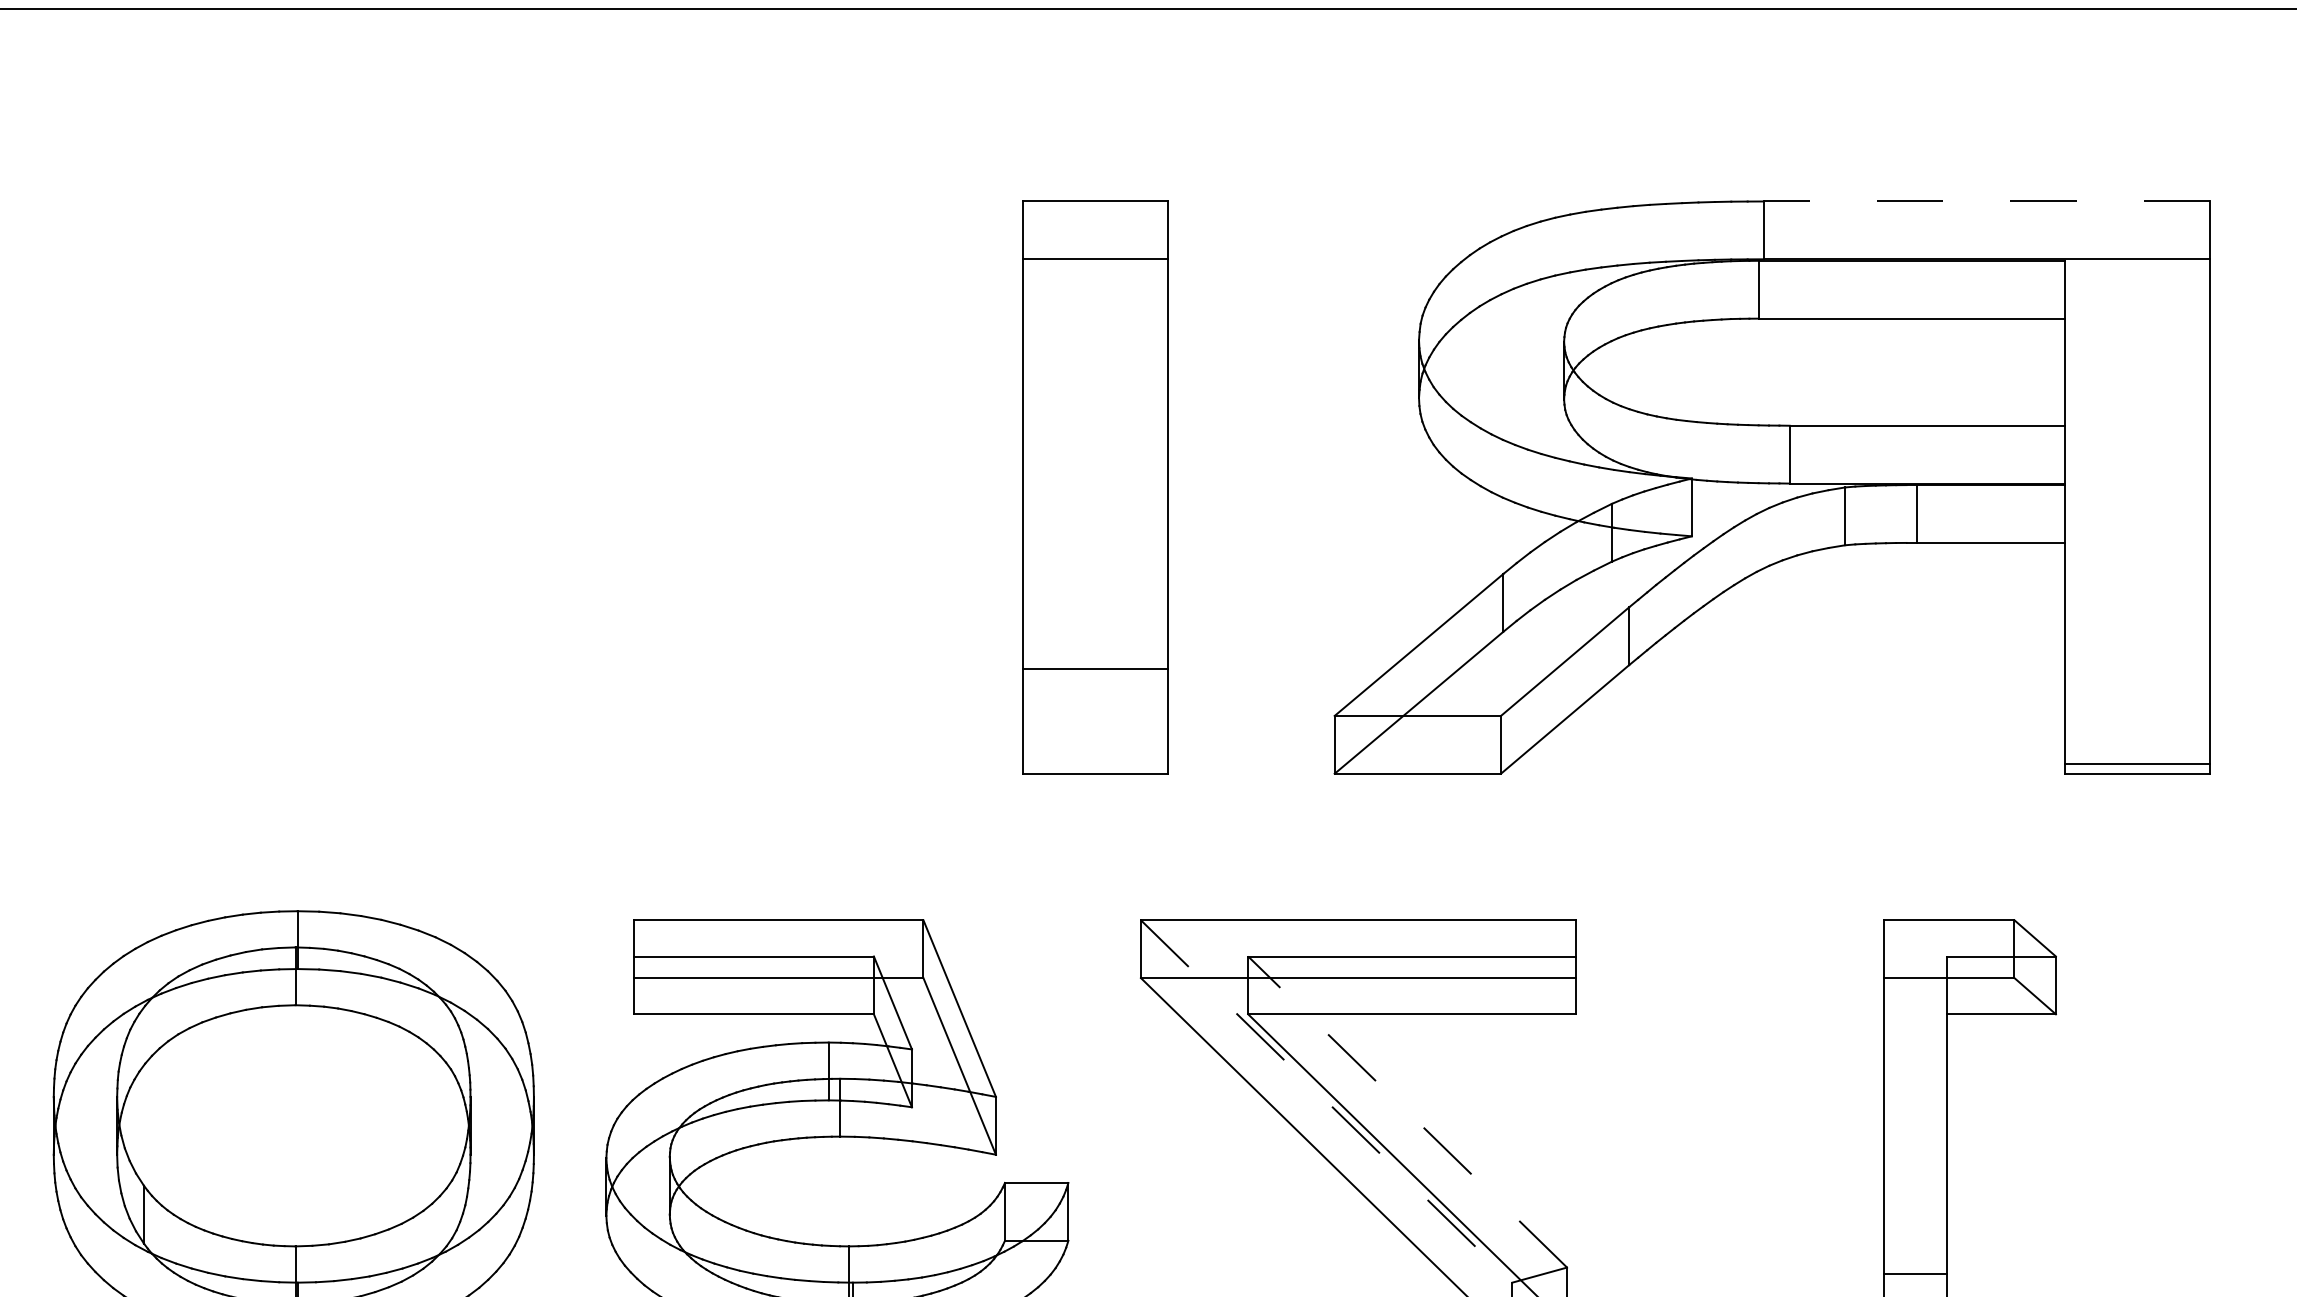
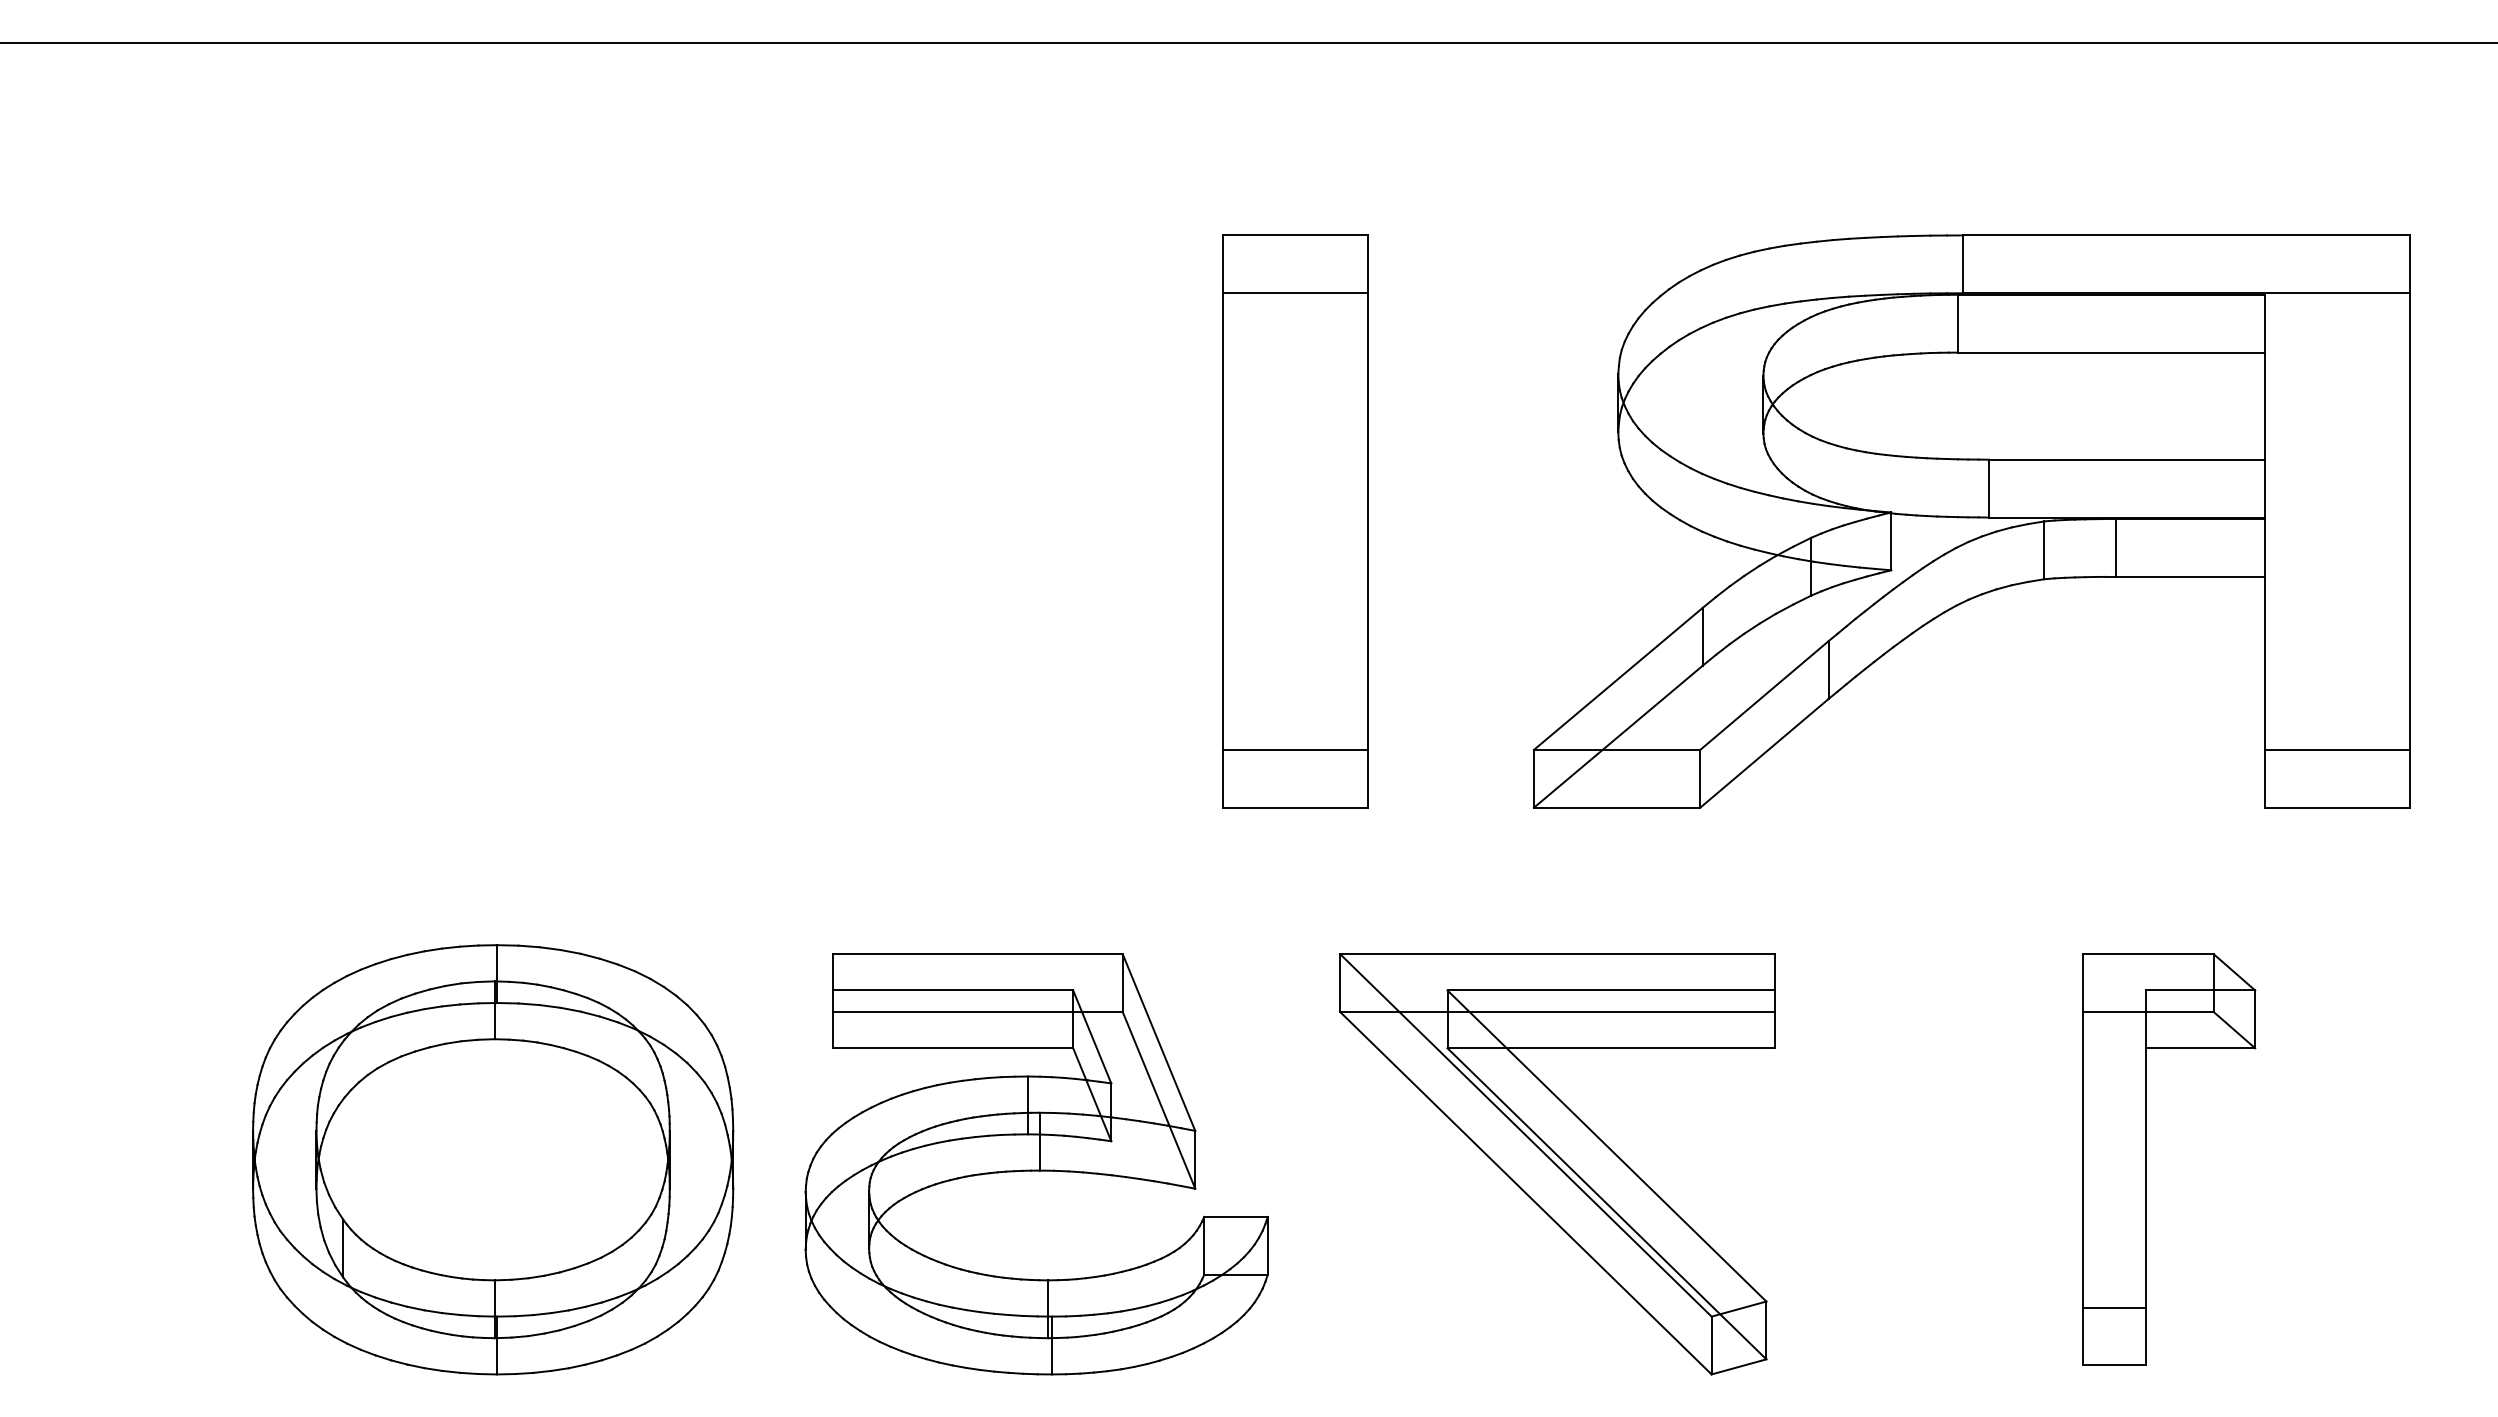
line: (1987, 201) -> (2186, 235), dashed -> solid
line: (1095, 668) -> (1294, 749), moved
line: (2137, 763) -> (2336, 749), moved
line: (1327, 1101) -> (1526, 1135), dashed -> solid
line: (1407, 1111) -> (1606, 1145), dashed -> solid

